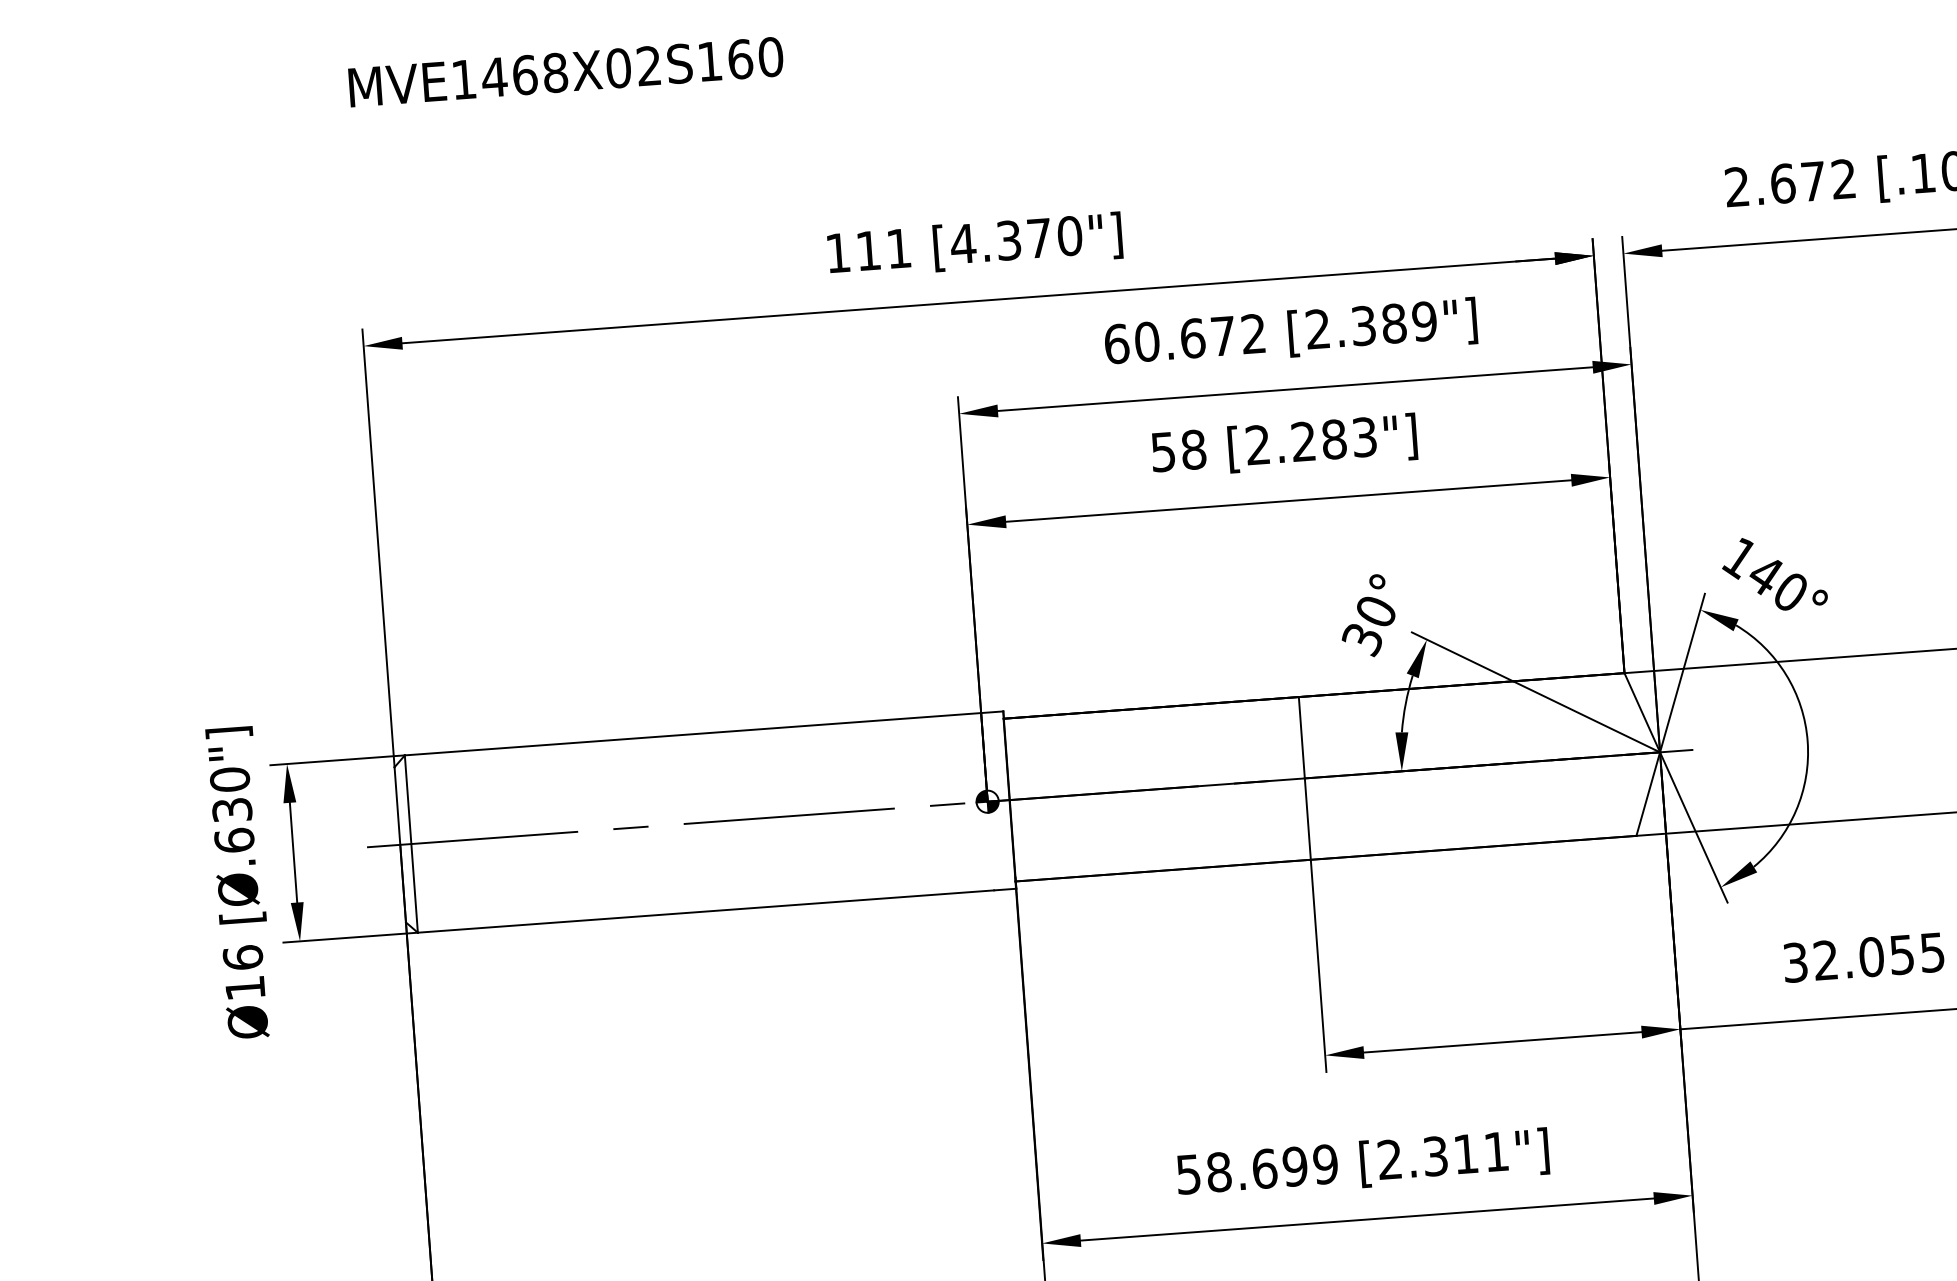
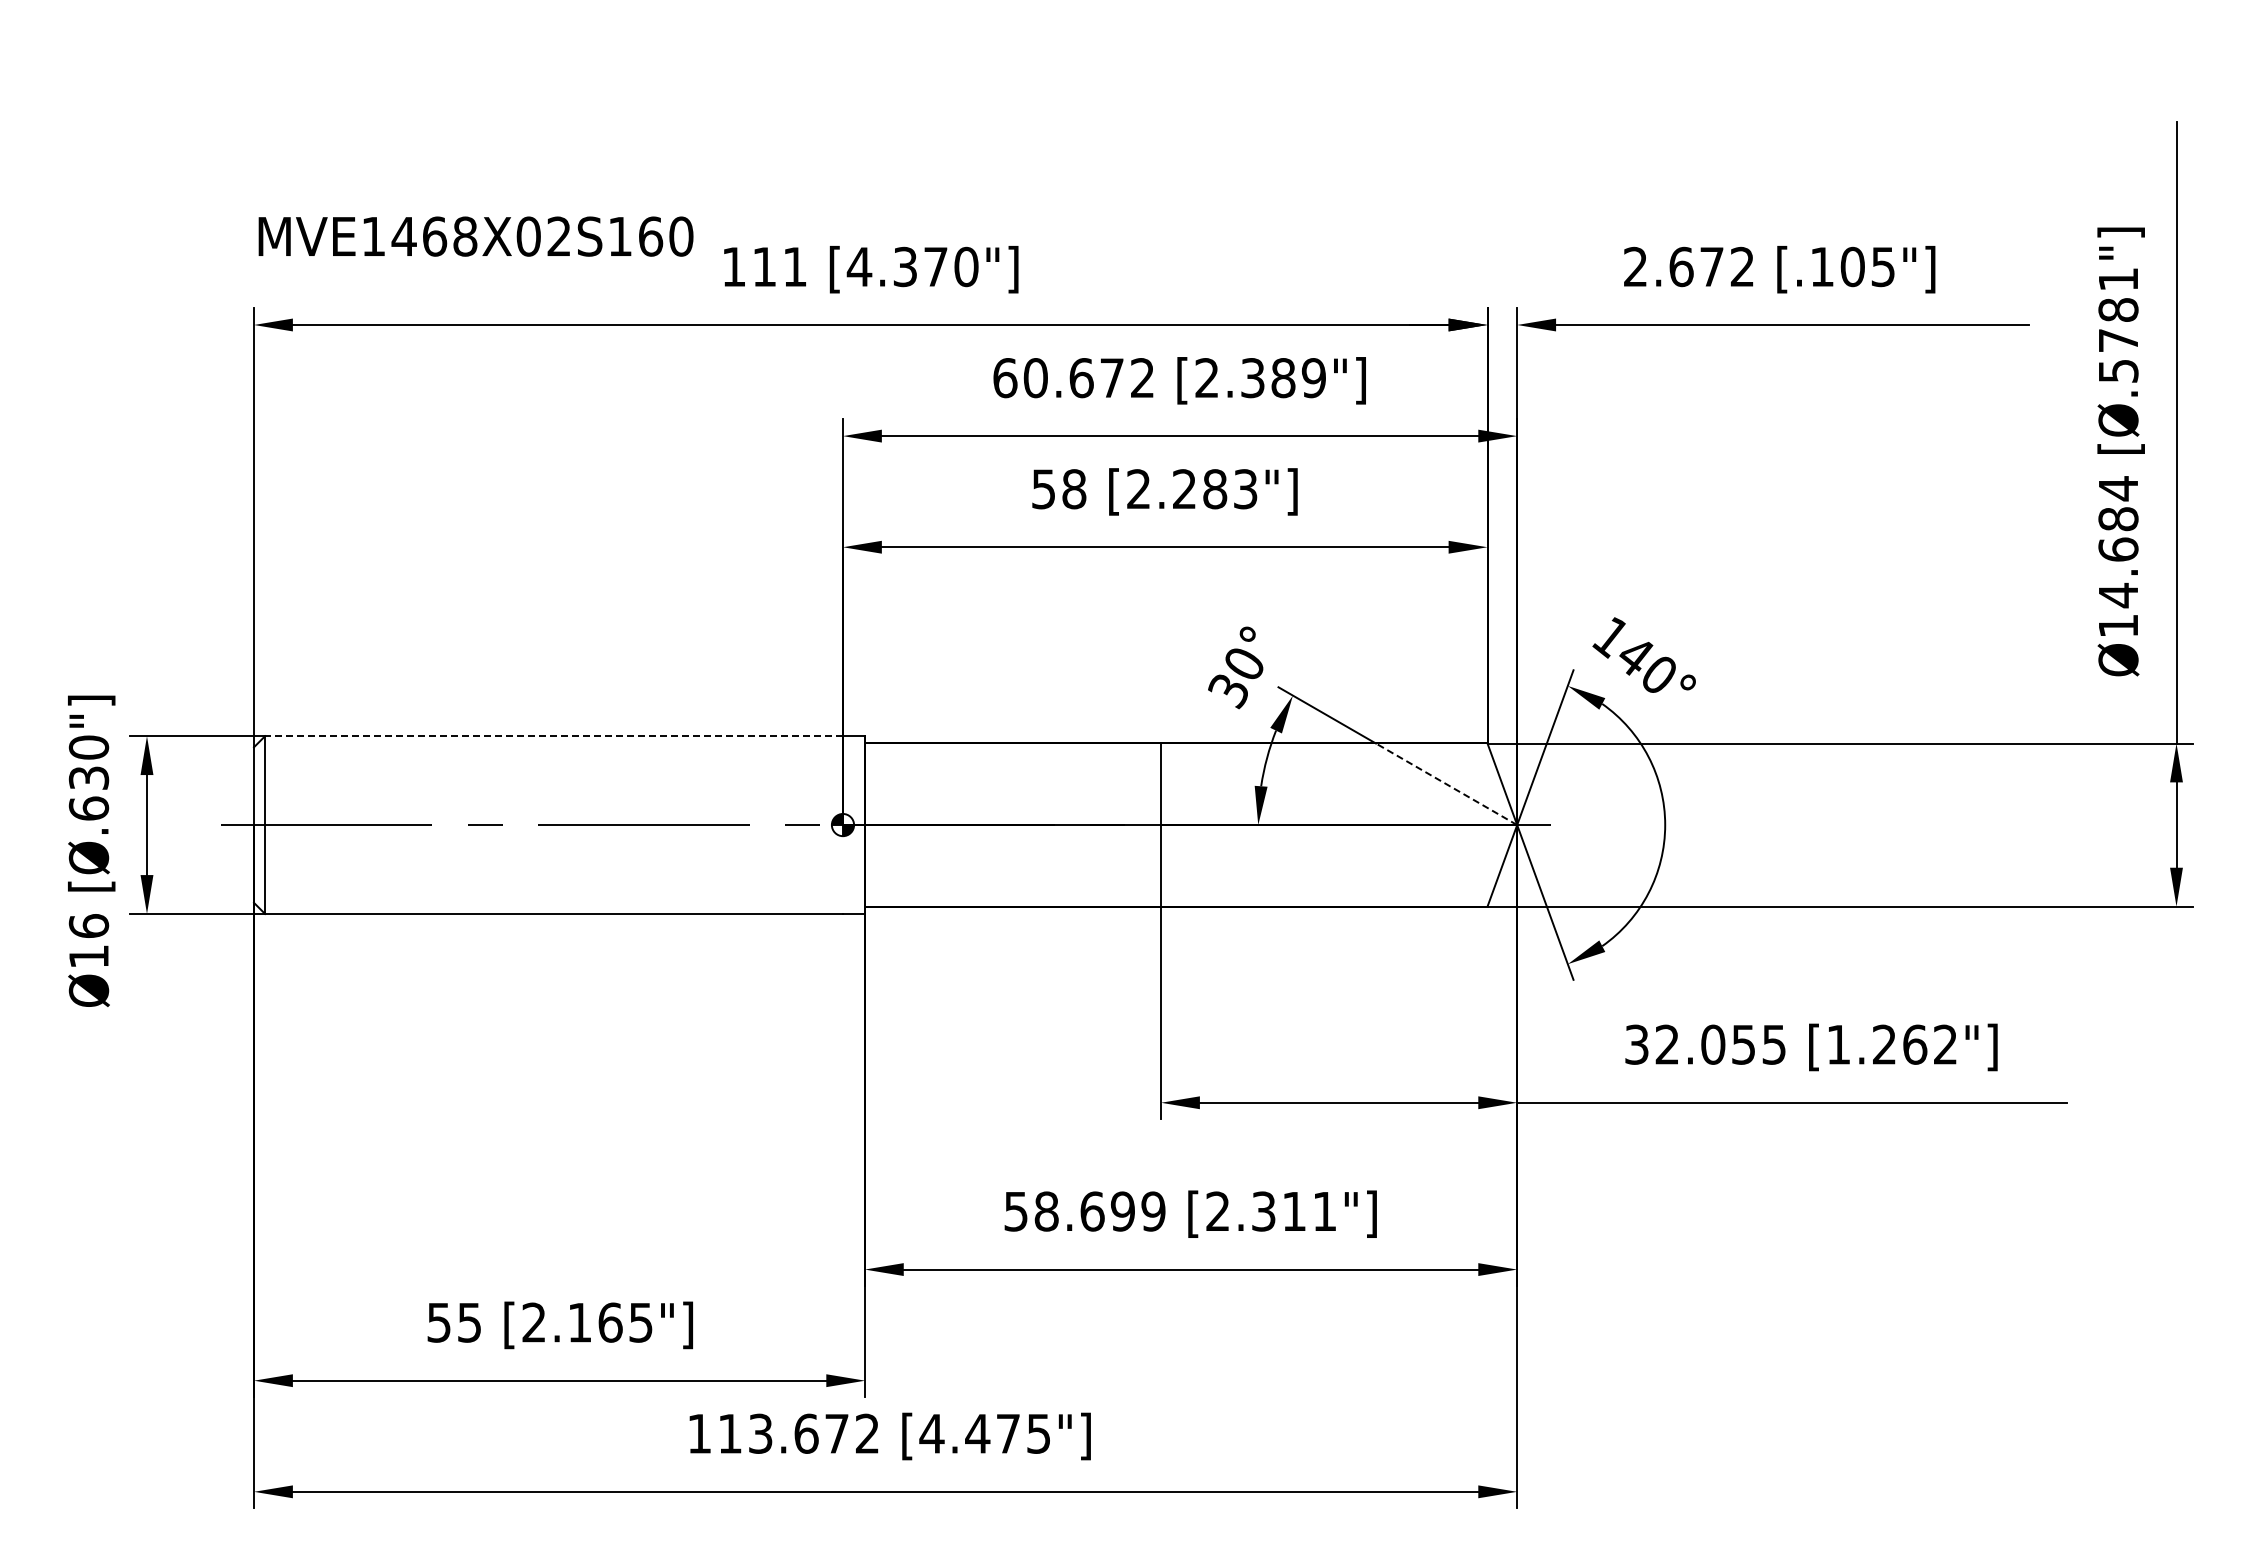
text: (565, 72) -> (475, 236), moved
line: (1586, 717) -> (1446, 784), solid -> dashed
line: (693, 734) -> (554, 736), solid -> dashed

